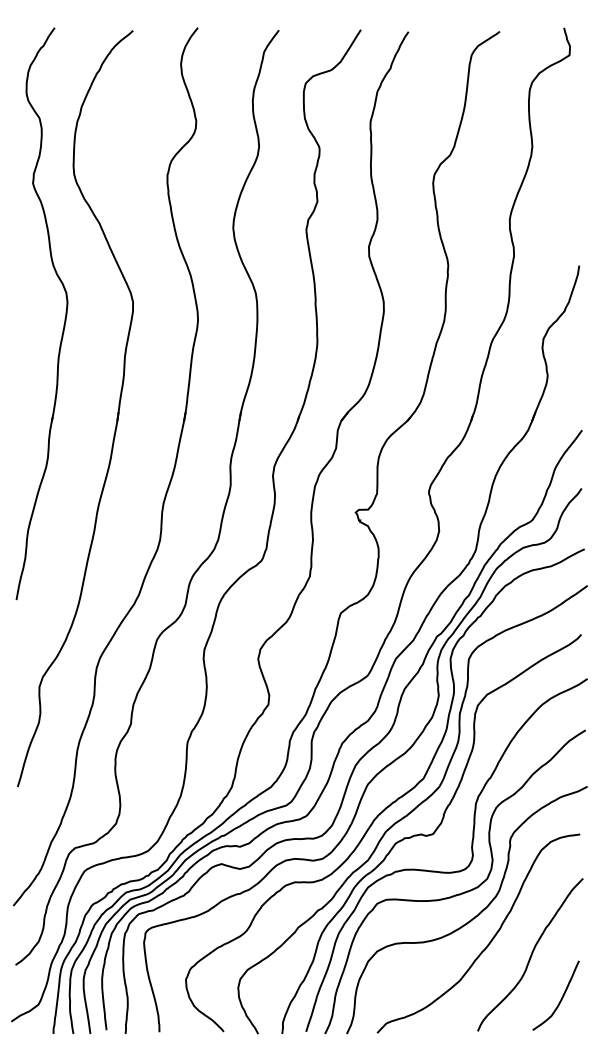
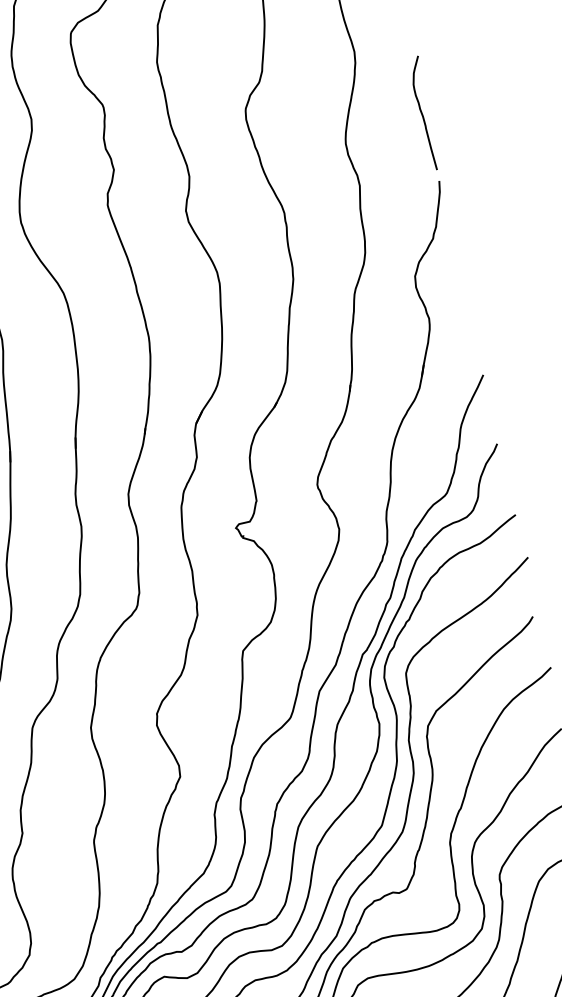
curve: (577, 208) -> (423, 113), added

